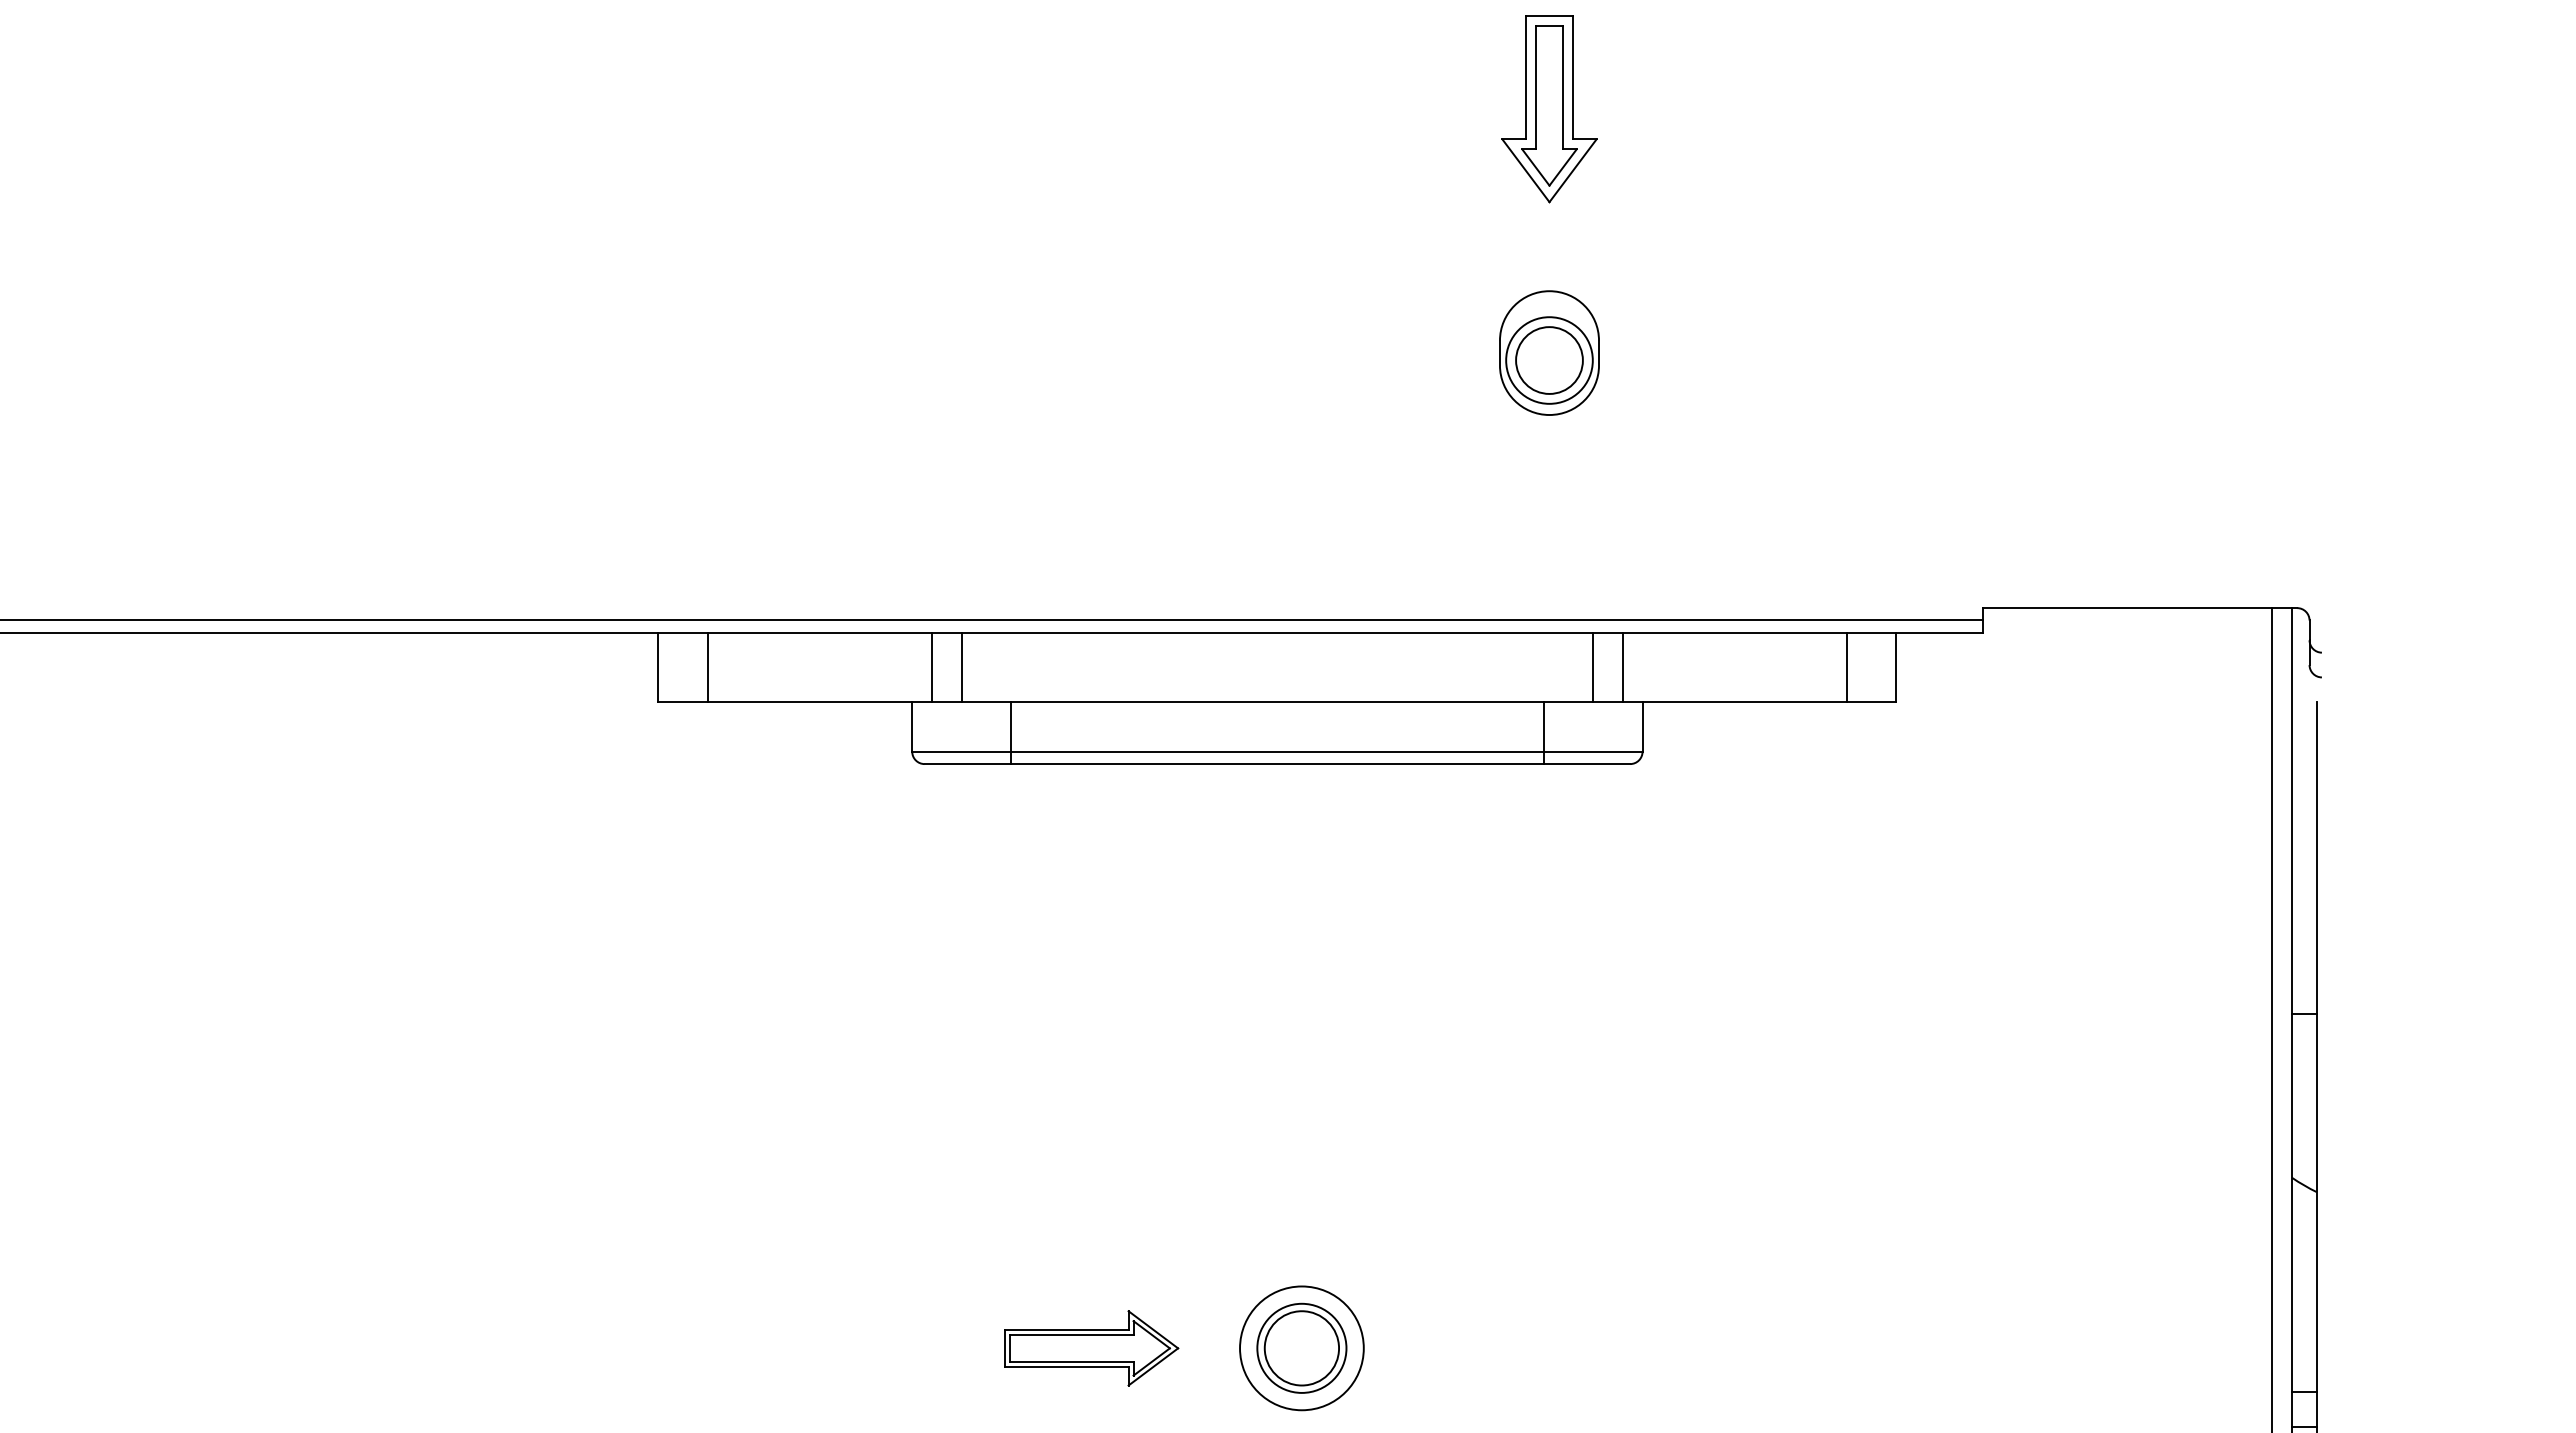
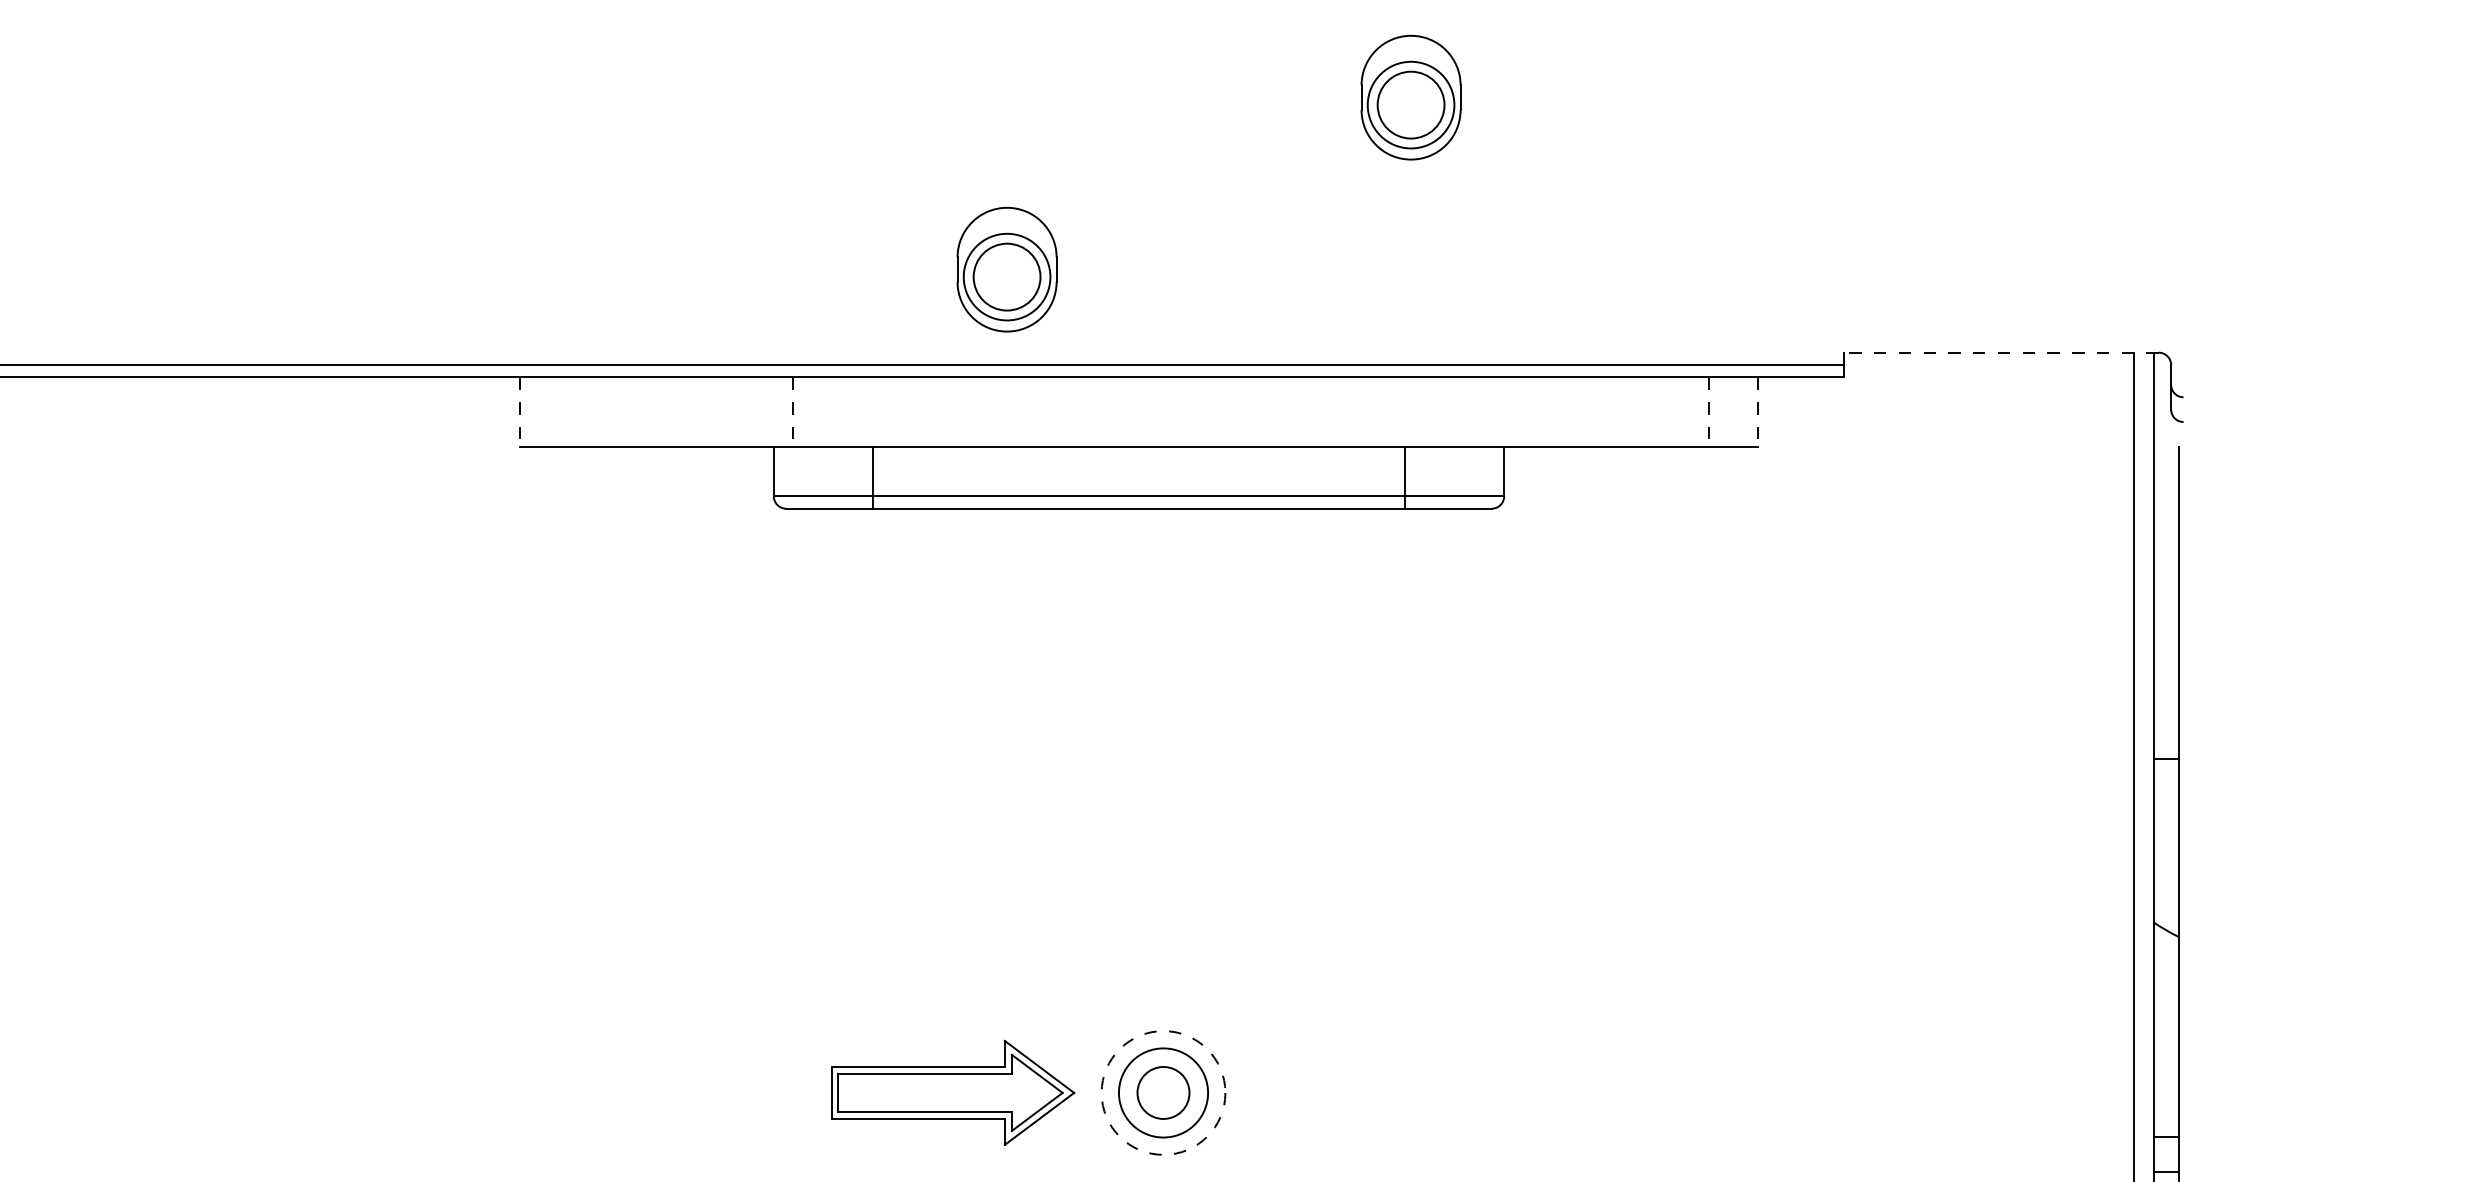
part: (1145, 524) -> (1007, 269), added
line: (2139, 608) -> (2001, 353), solid -> dashed
line: (658, 667) -> (520, 412), solid -> dashed
line: (707, 667) -> (569, 412), removed
line: (931, 667) -> (793, 412), solid -> dashed
line: (961, 667) -> (823, 412), removed
line: (1593, 667) -> (1455, 412), removed
line: (1622, 667) -> (1484, 412), removed
line: (1847, 667) -> (1709, 412), solid -> dashed
line: (1896, 667) -> (1758, 412), solid -> dashed
part: (1091, 1348) -> (953, 1093), size x1.4
circle: (1301, 1348) -> (1163, 1093), size x0.7
circle: (1301, 1348) -> (1163, 1093), solid -> dashed

